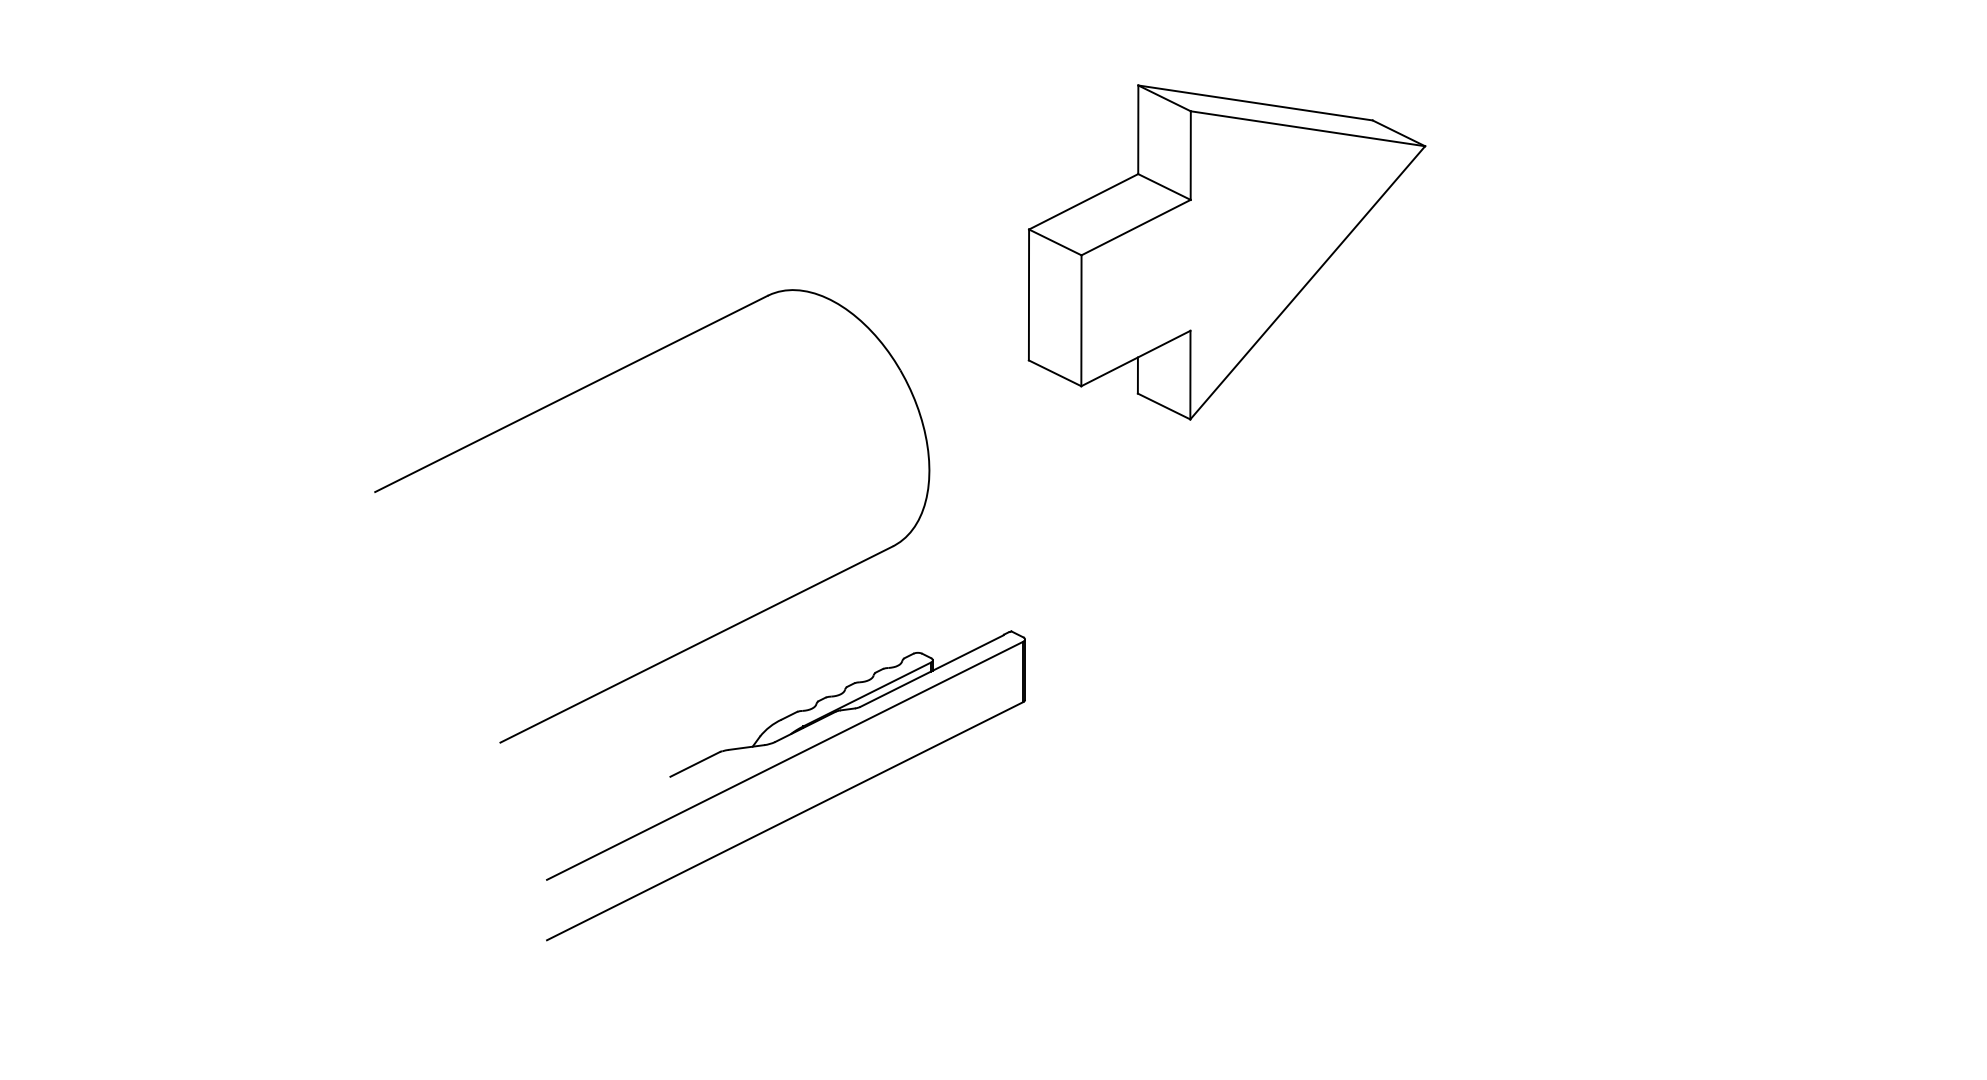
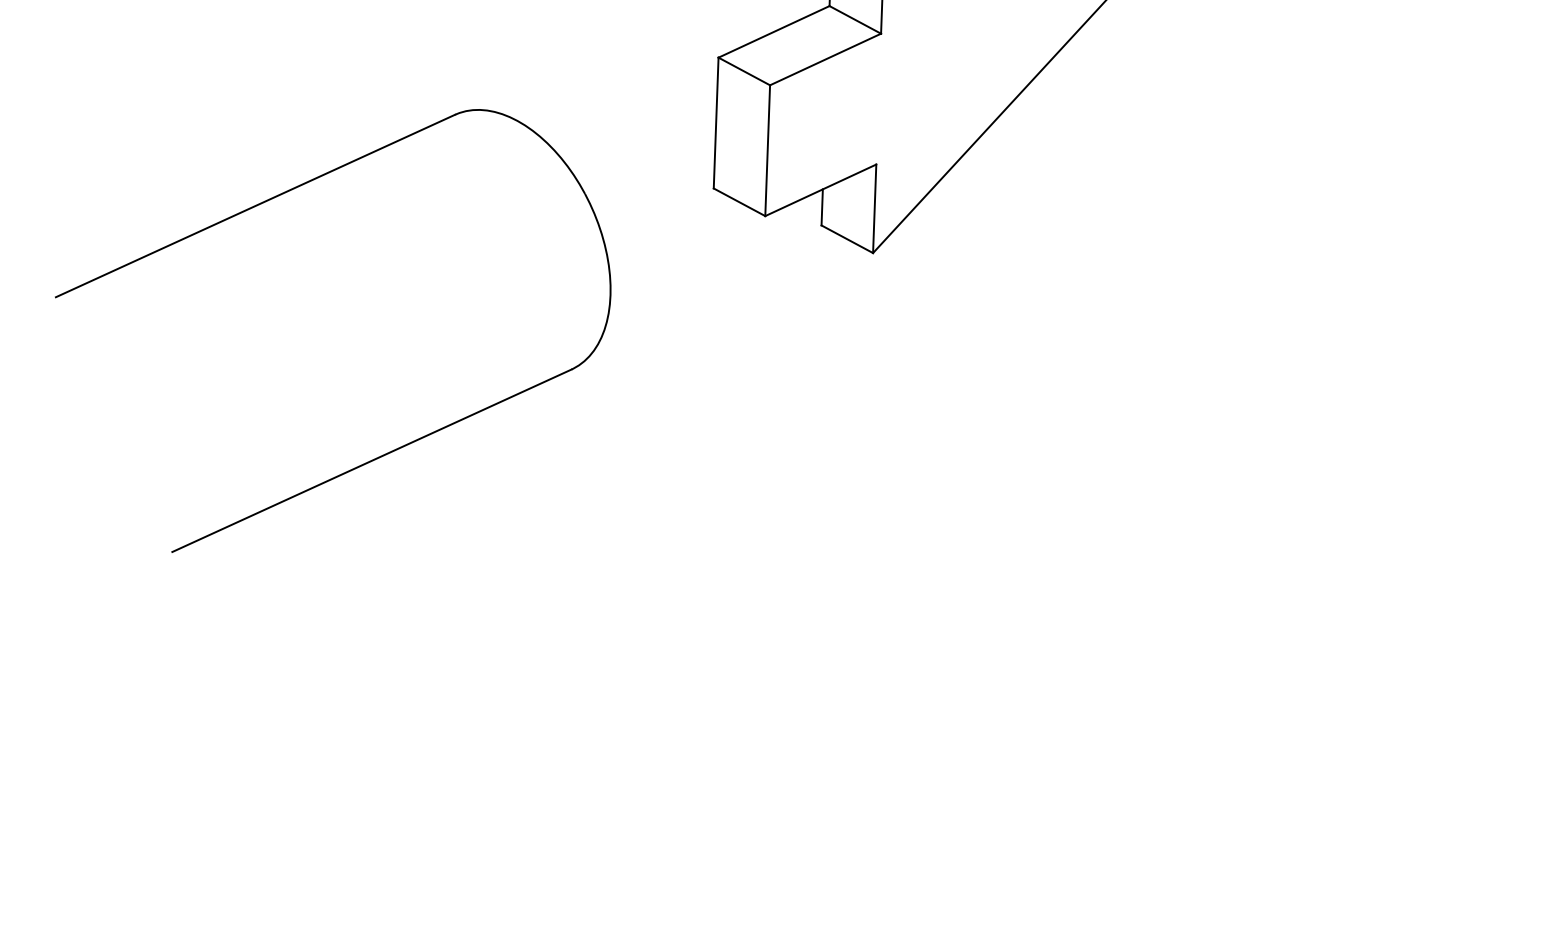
part: (776, 766) -> (447, 585), removed

